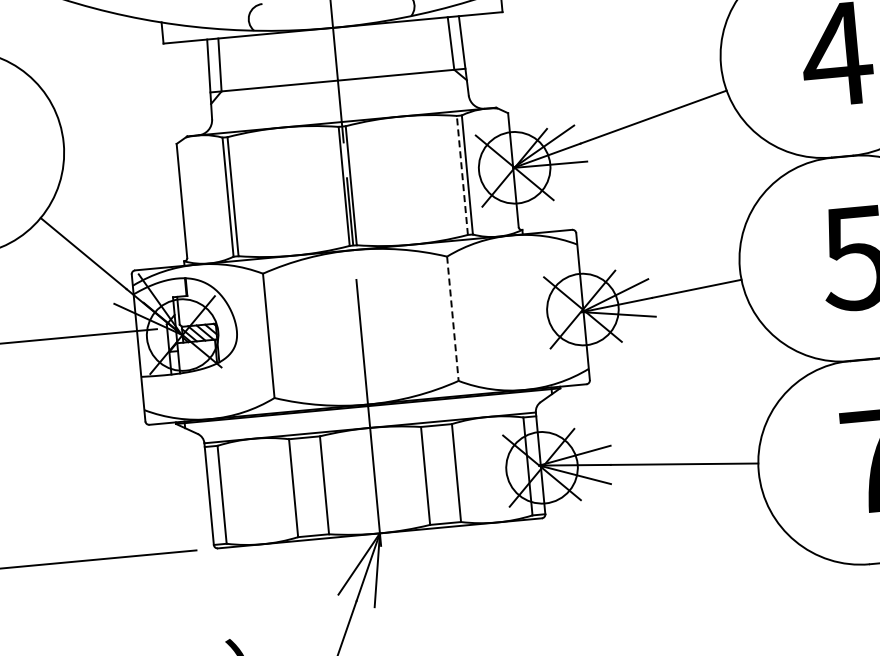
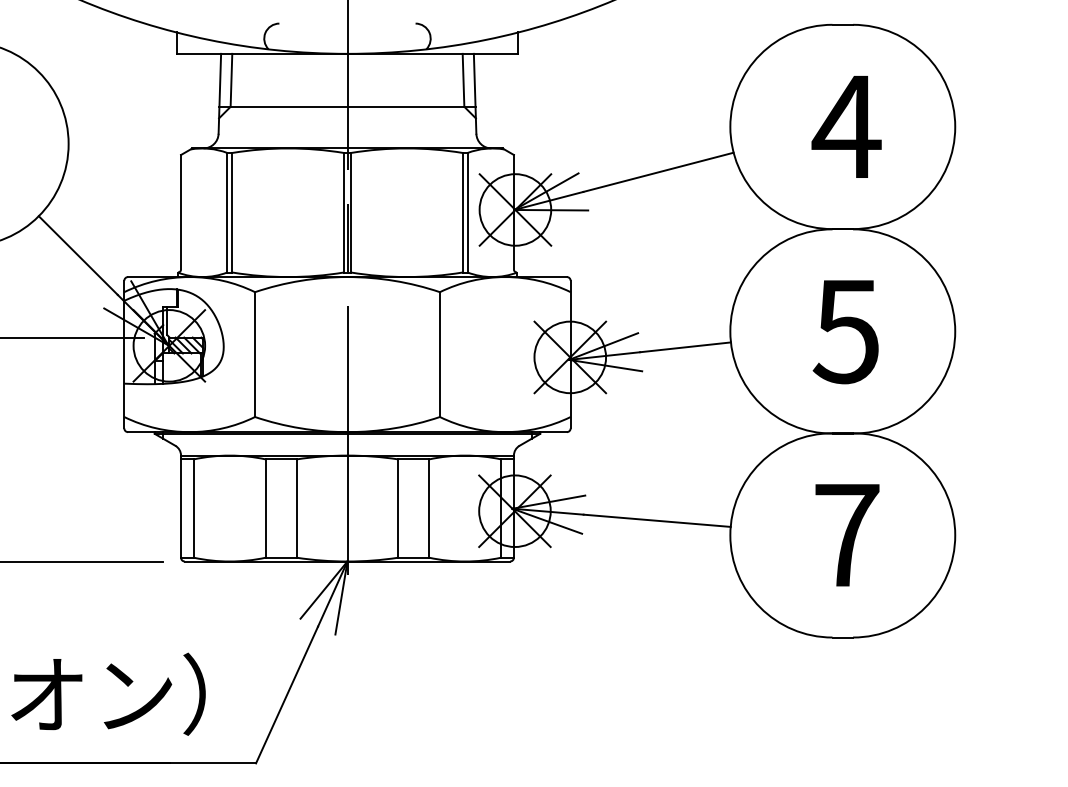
line: (462, 175) -> (462, 212), dashed -> solid
line: (452, 319) -> (439, 355), dashed -> solid

